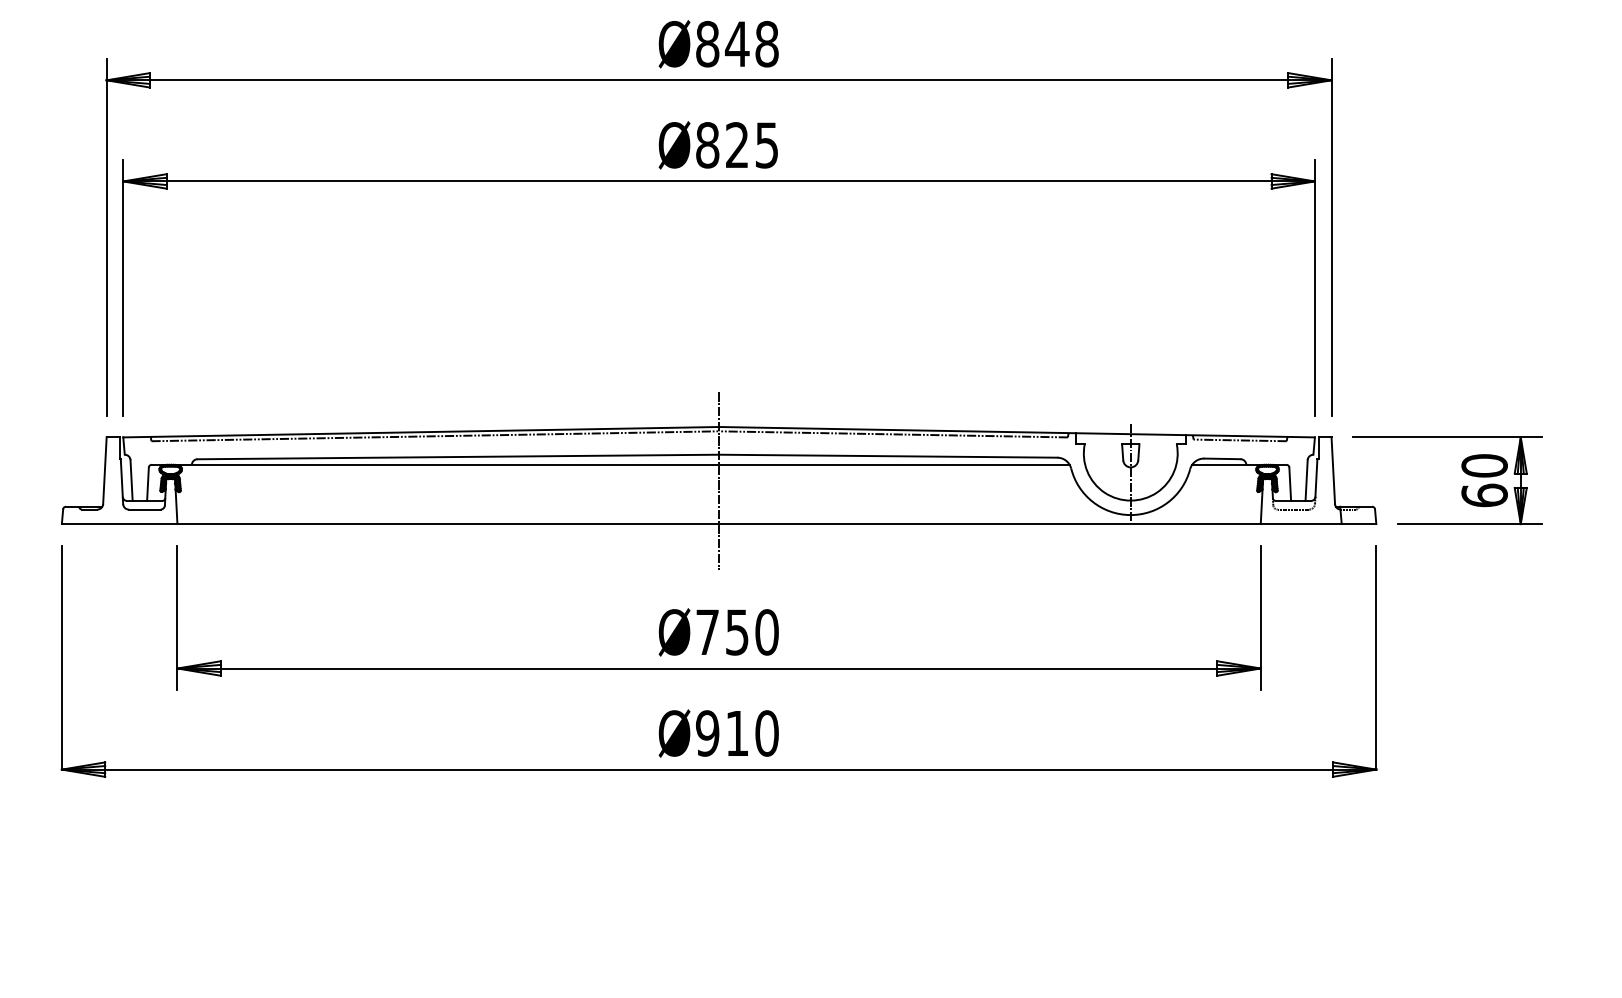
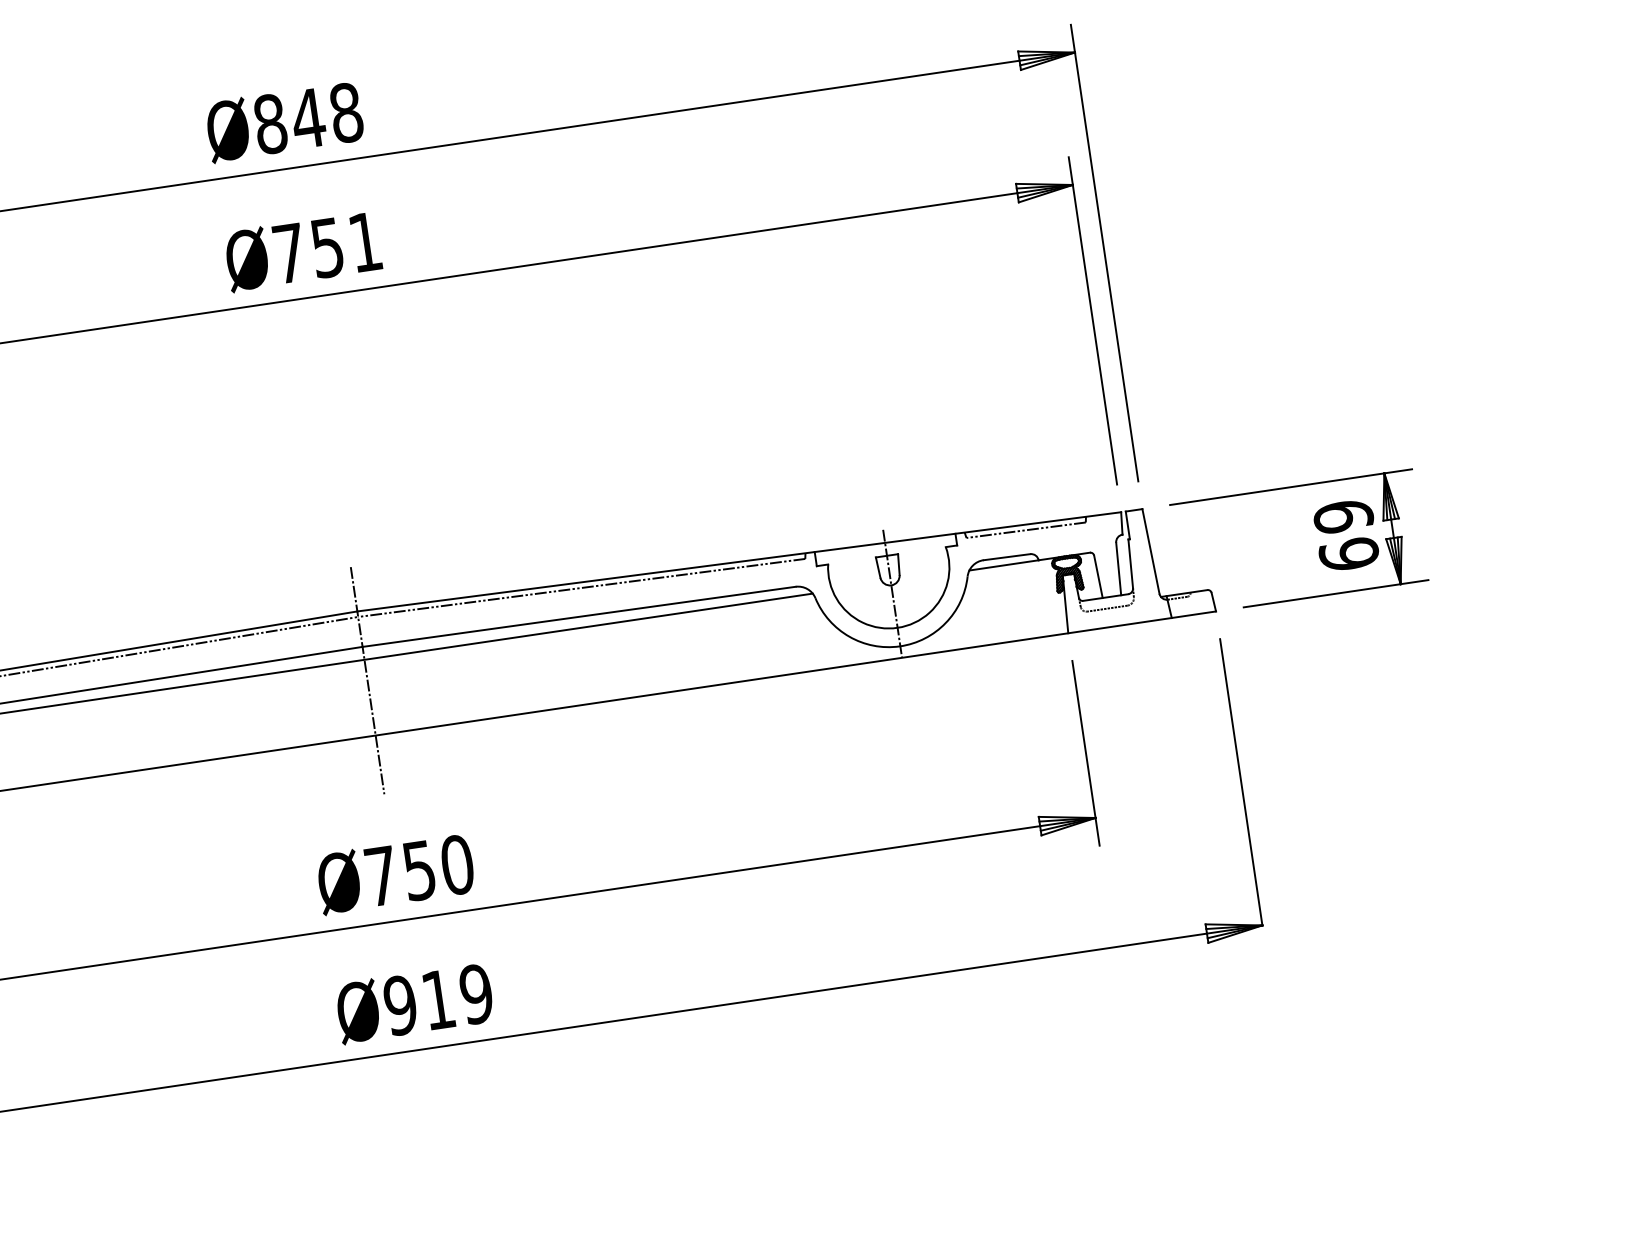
text: (736, 145) -> (326, 248), Ø825 -> Ø751
text: (1484, 465) -> (1343, 516), 60 -> 69
text: (766, 733) -> (475, 994), Ø910 -> Ø919

